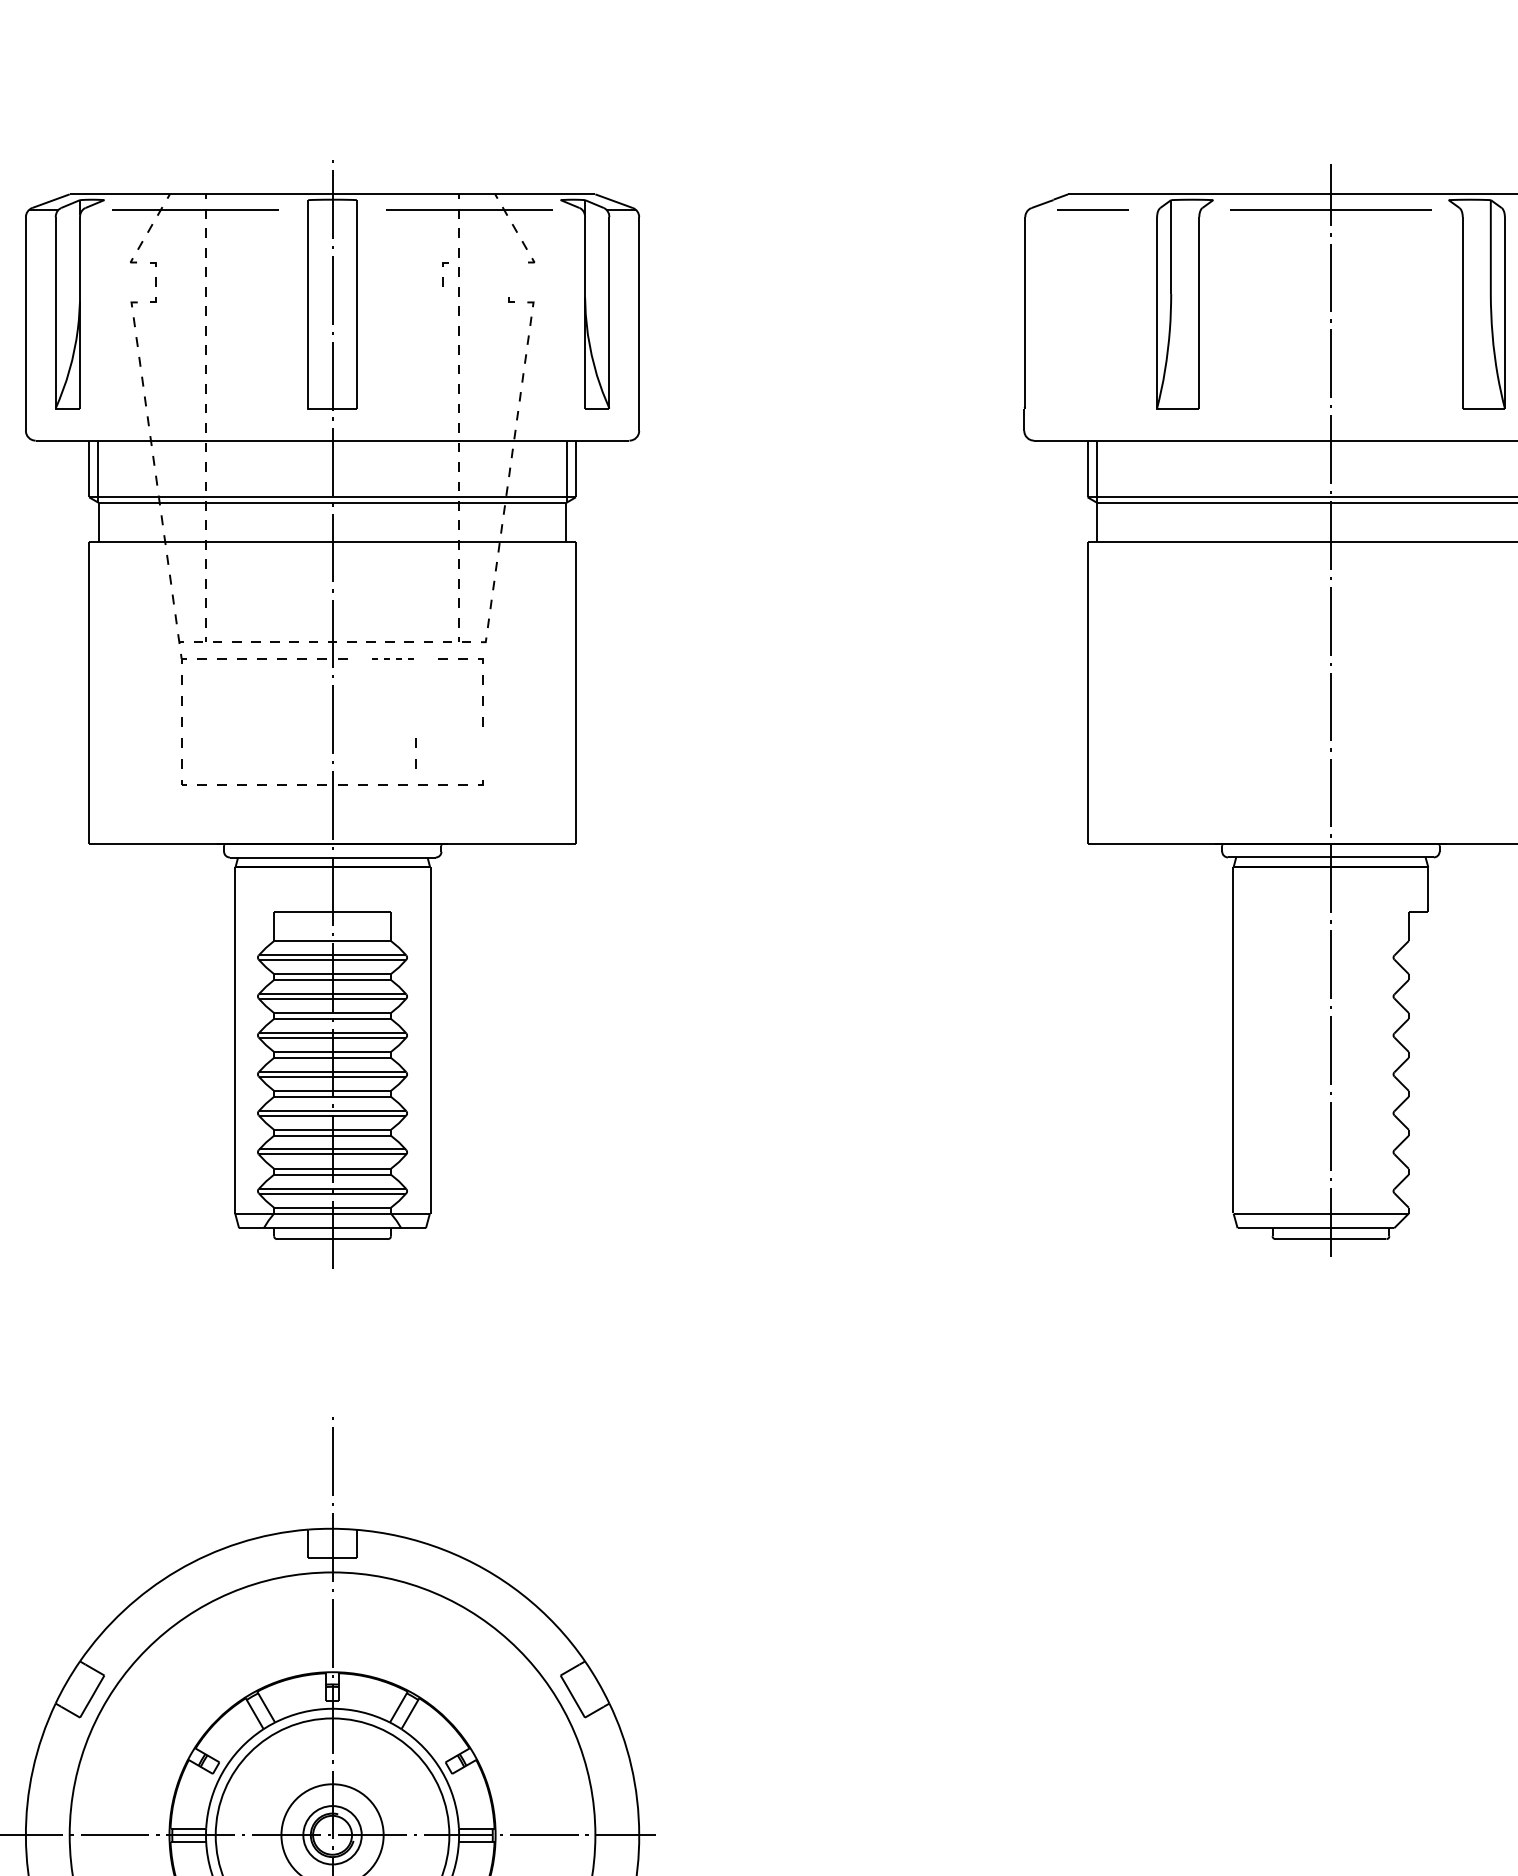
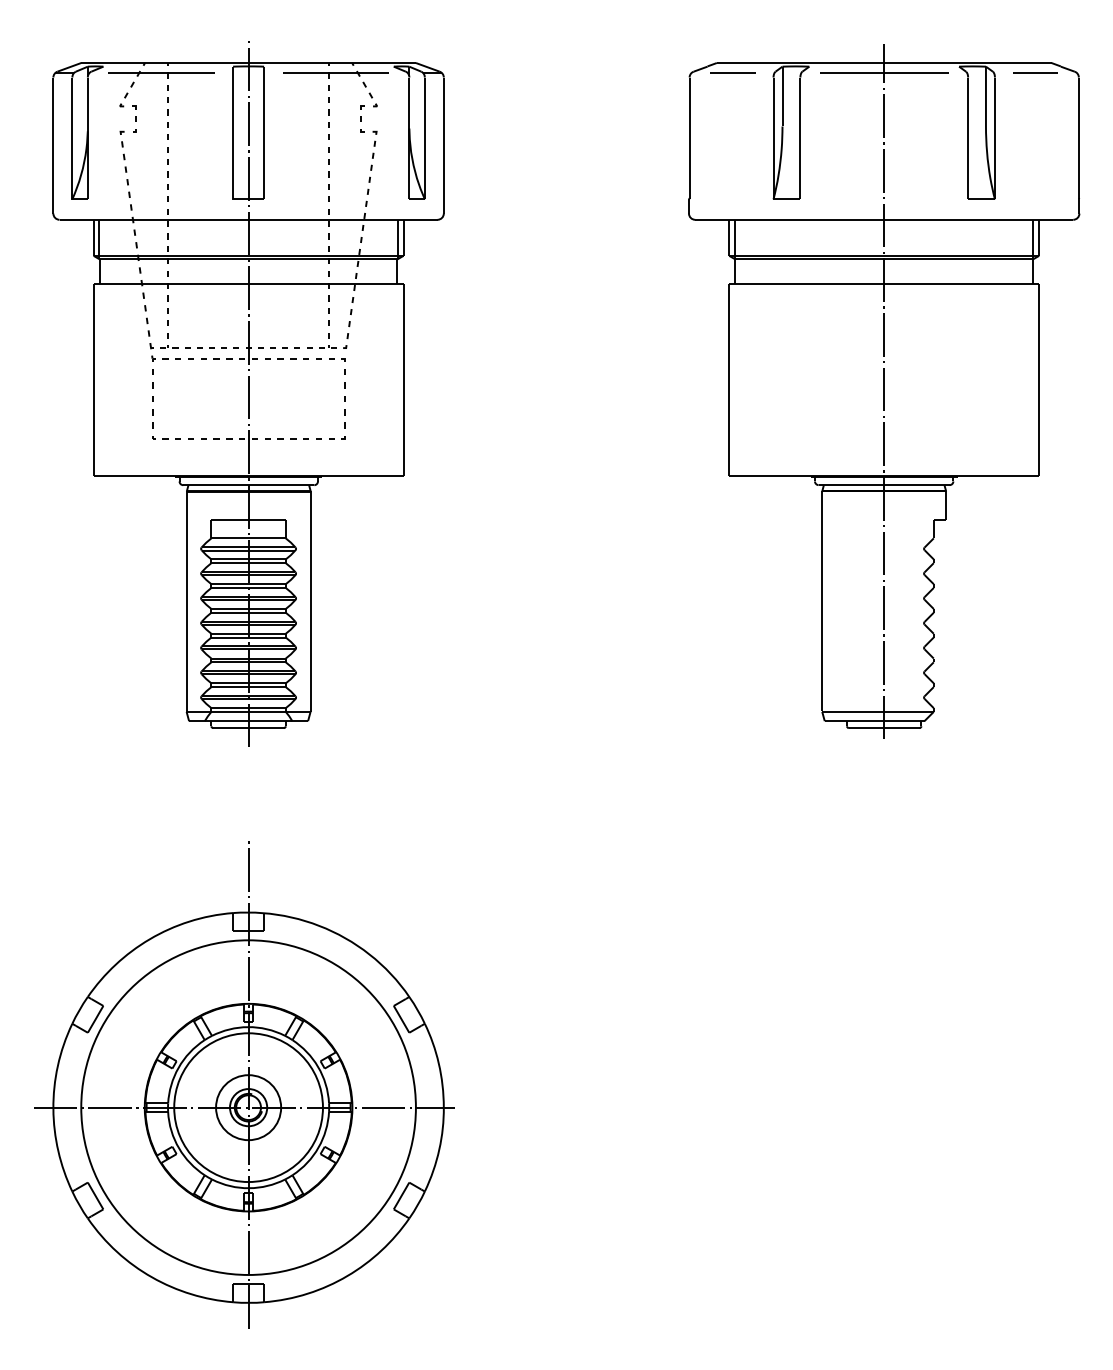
part: (445, 273) -> (362, 113), moved
part: (392, 658) -> (286, 358), size x1.67
line: (415, 748) -> (344, 415), moved

